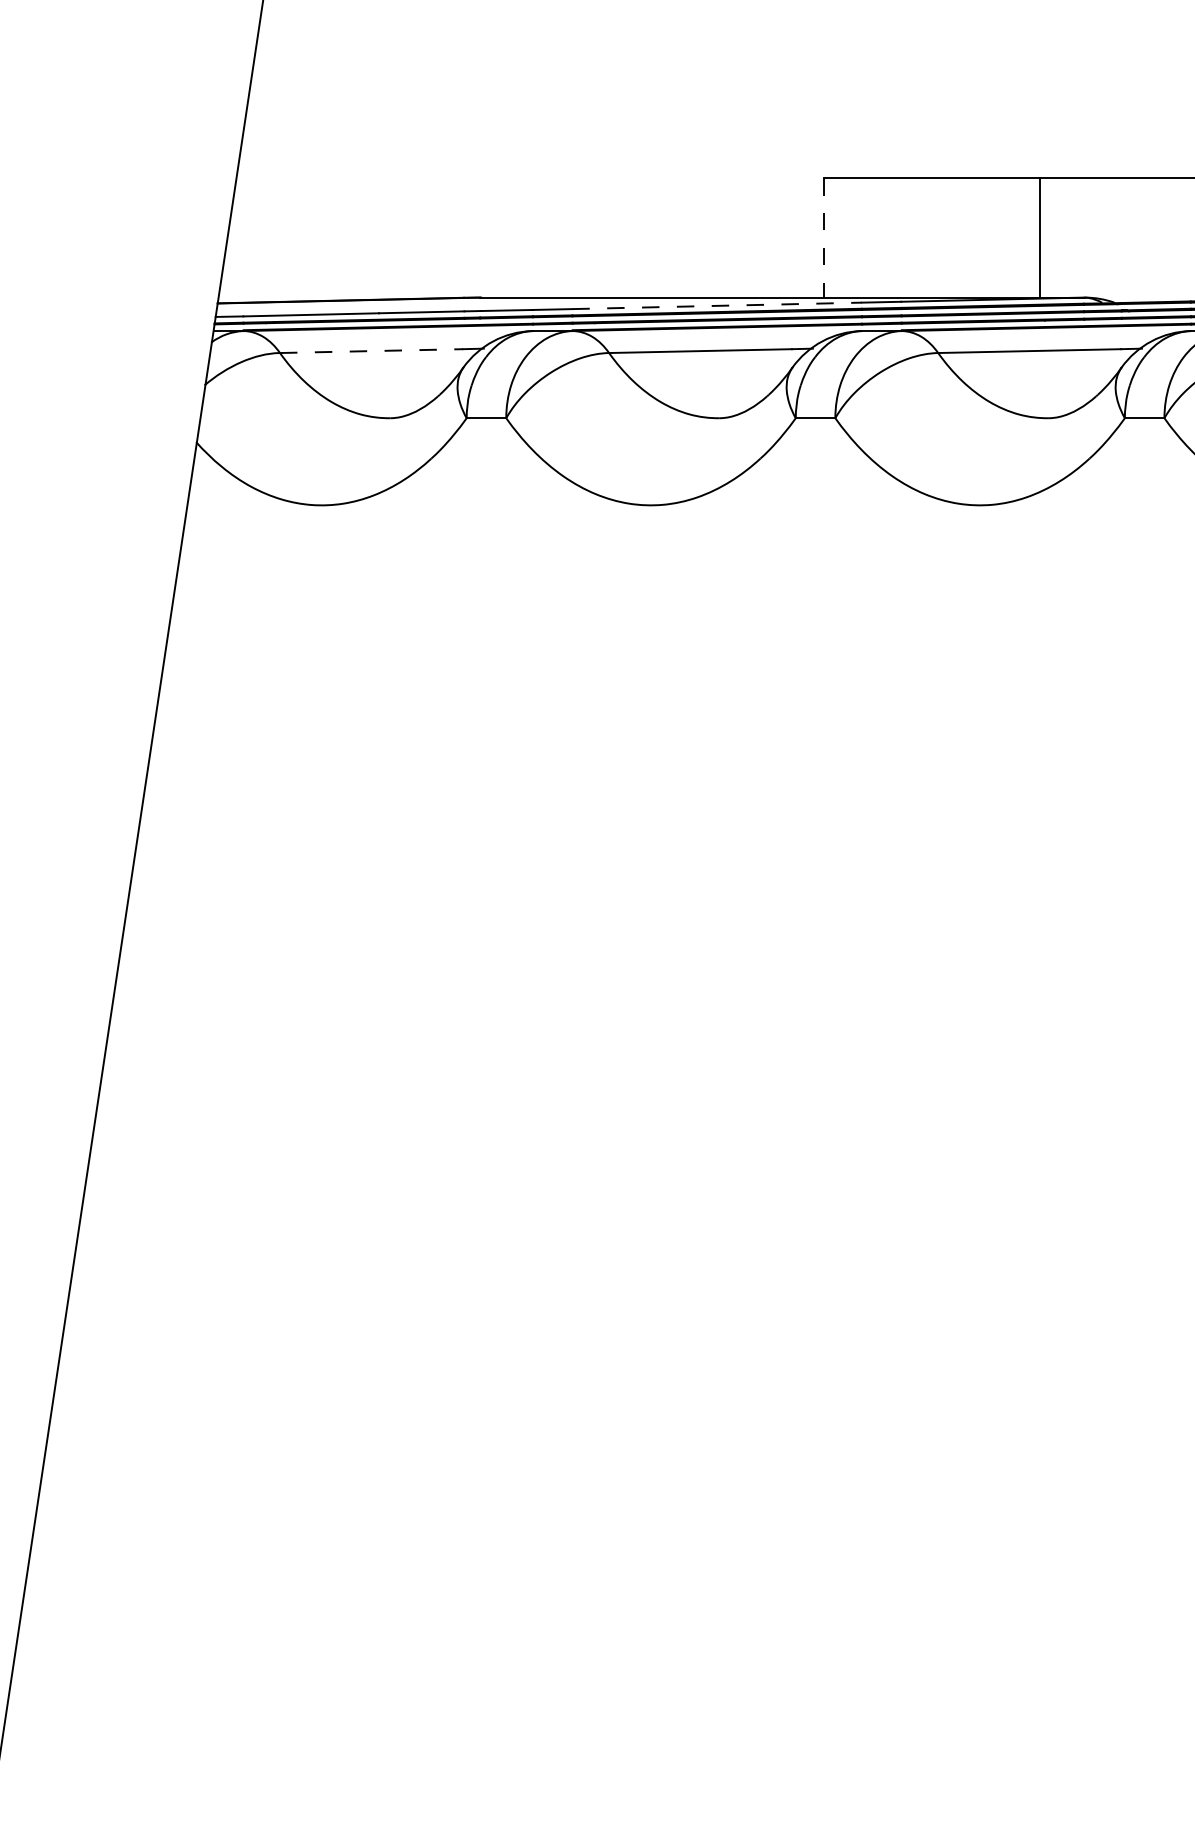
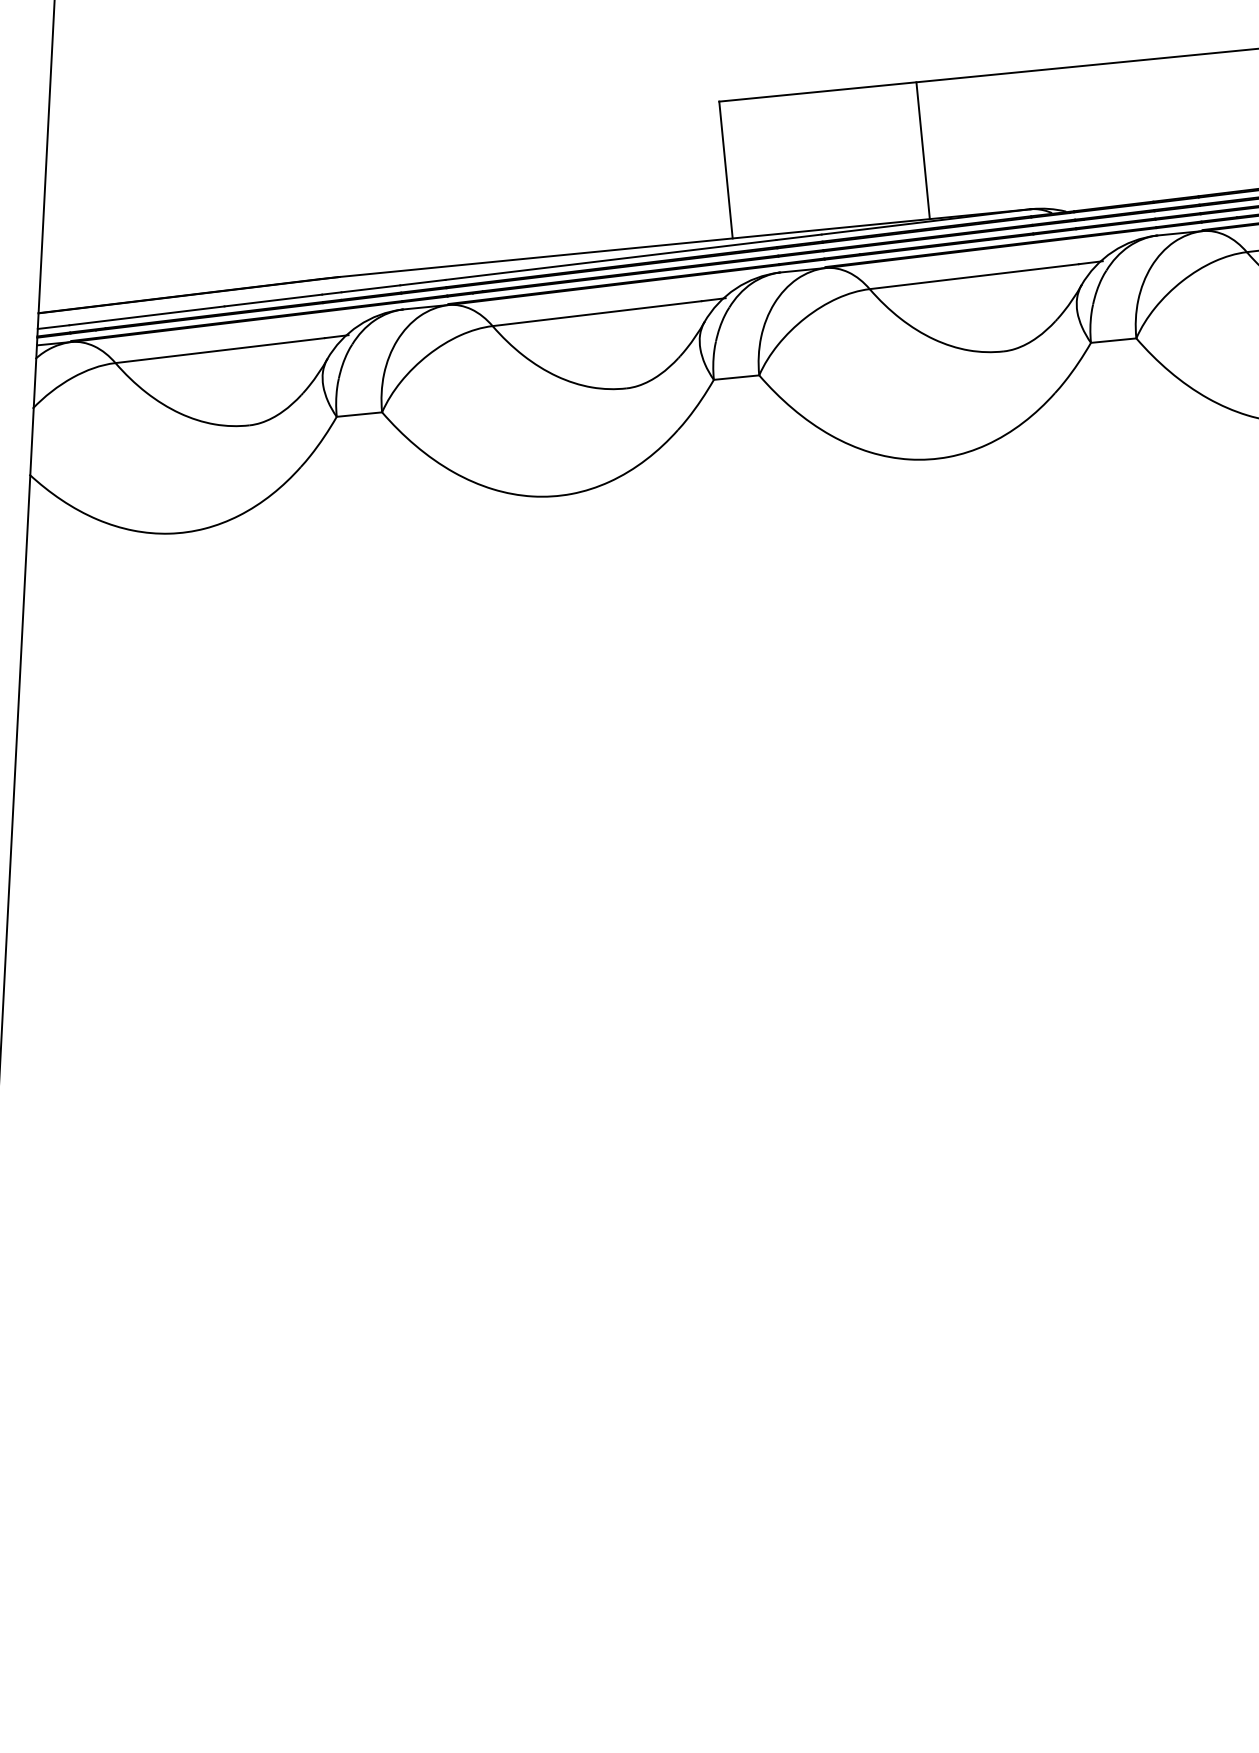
line: (824, 237) -> (726, 169), dashed -> solid
line: (1040, 237) -> (923, 150), moved
line: (717, 305) -> (611, 259), dashed -> solid
line: (371, 351) -> (220, 351), dashed -> solid

